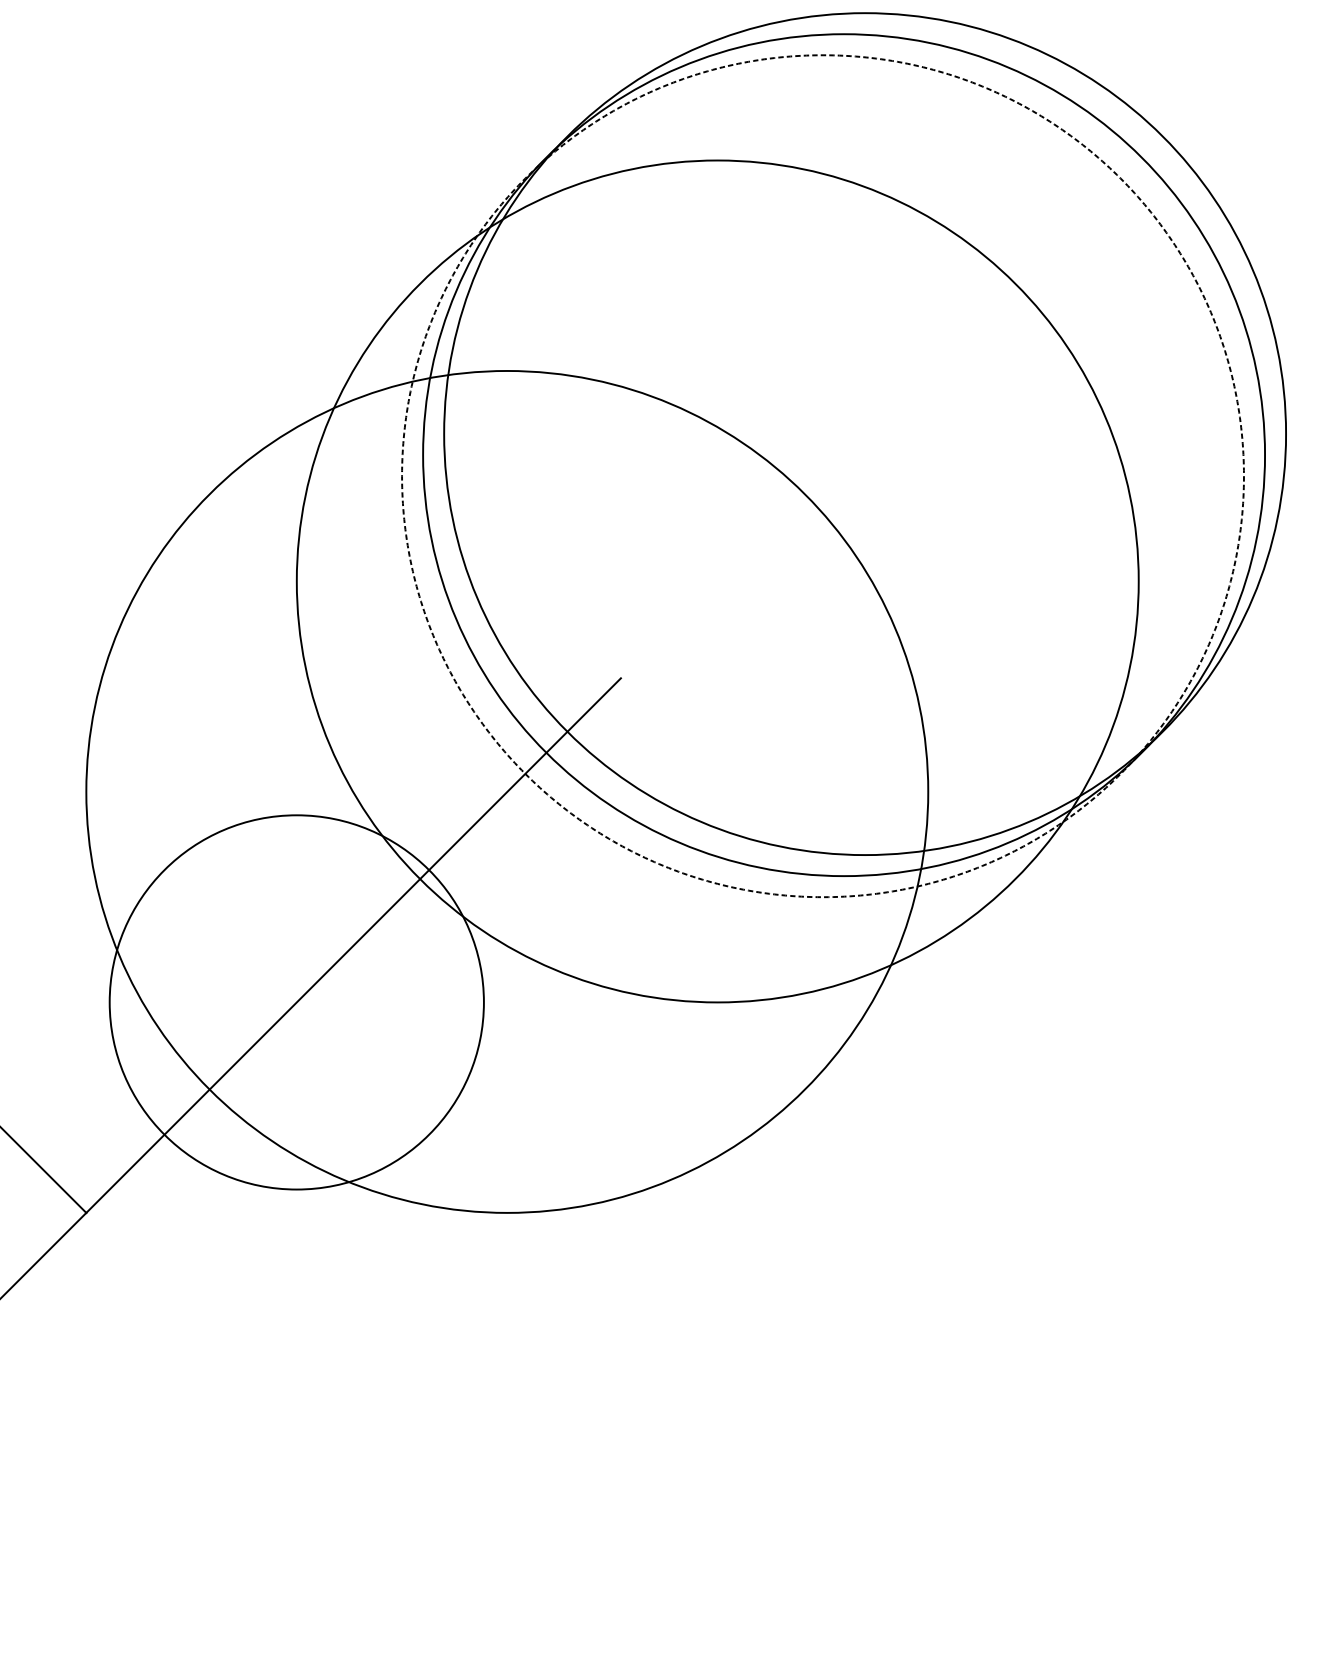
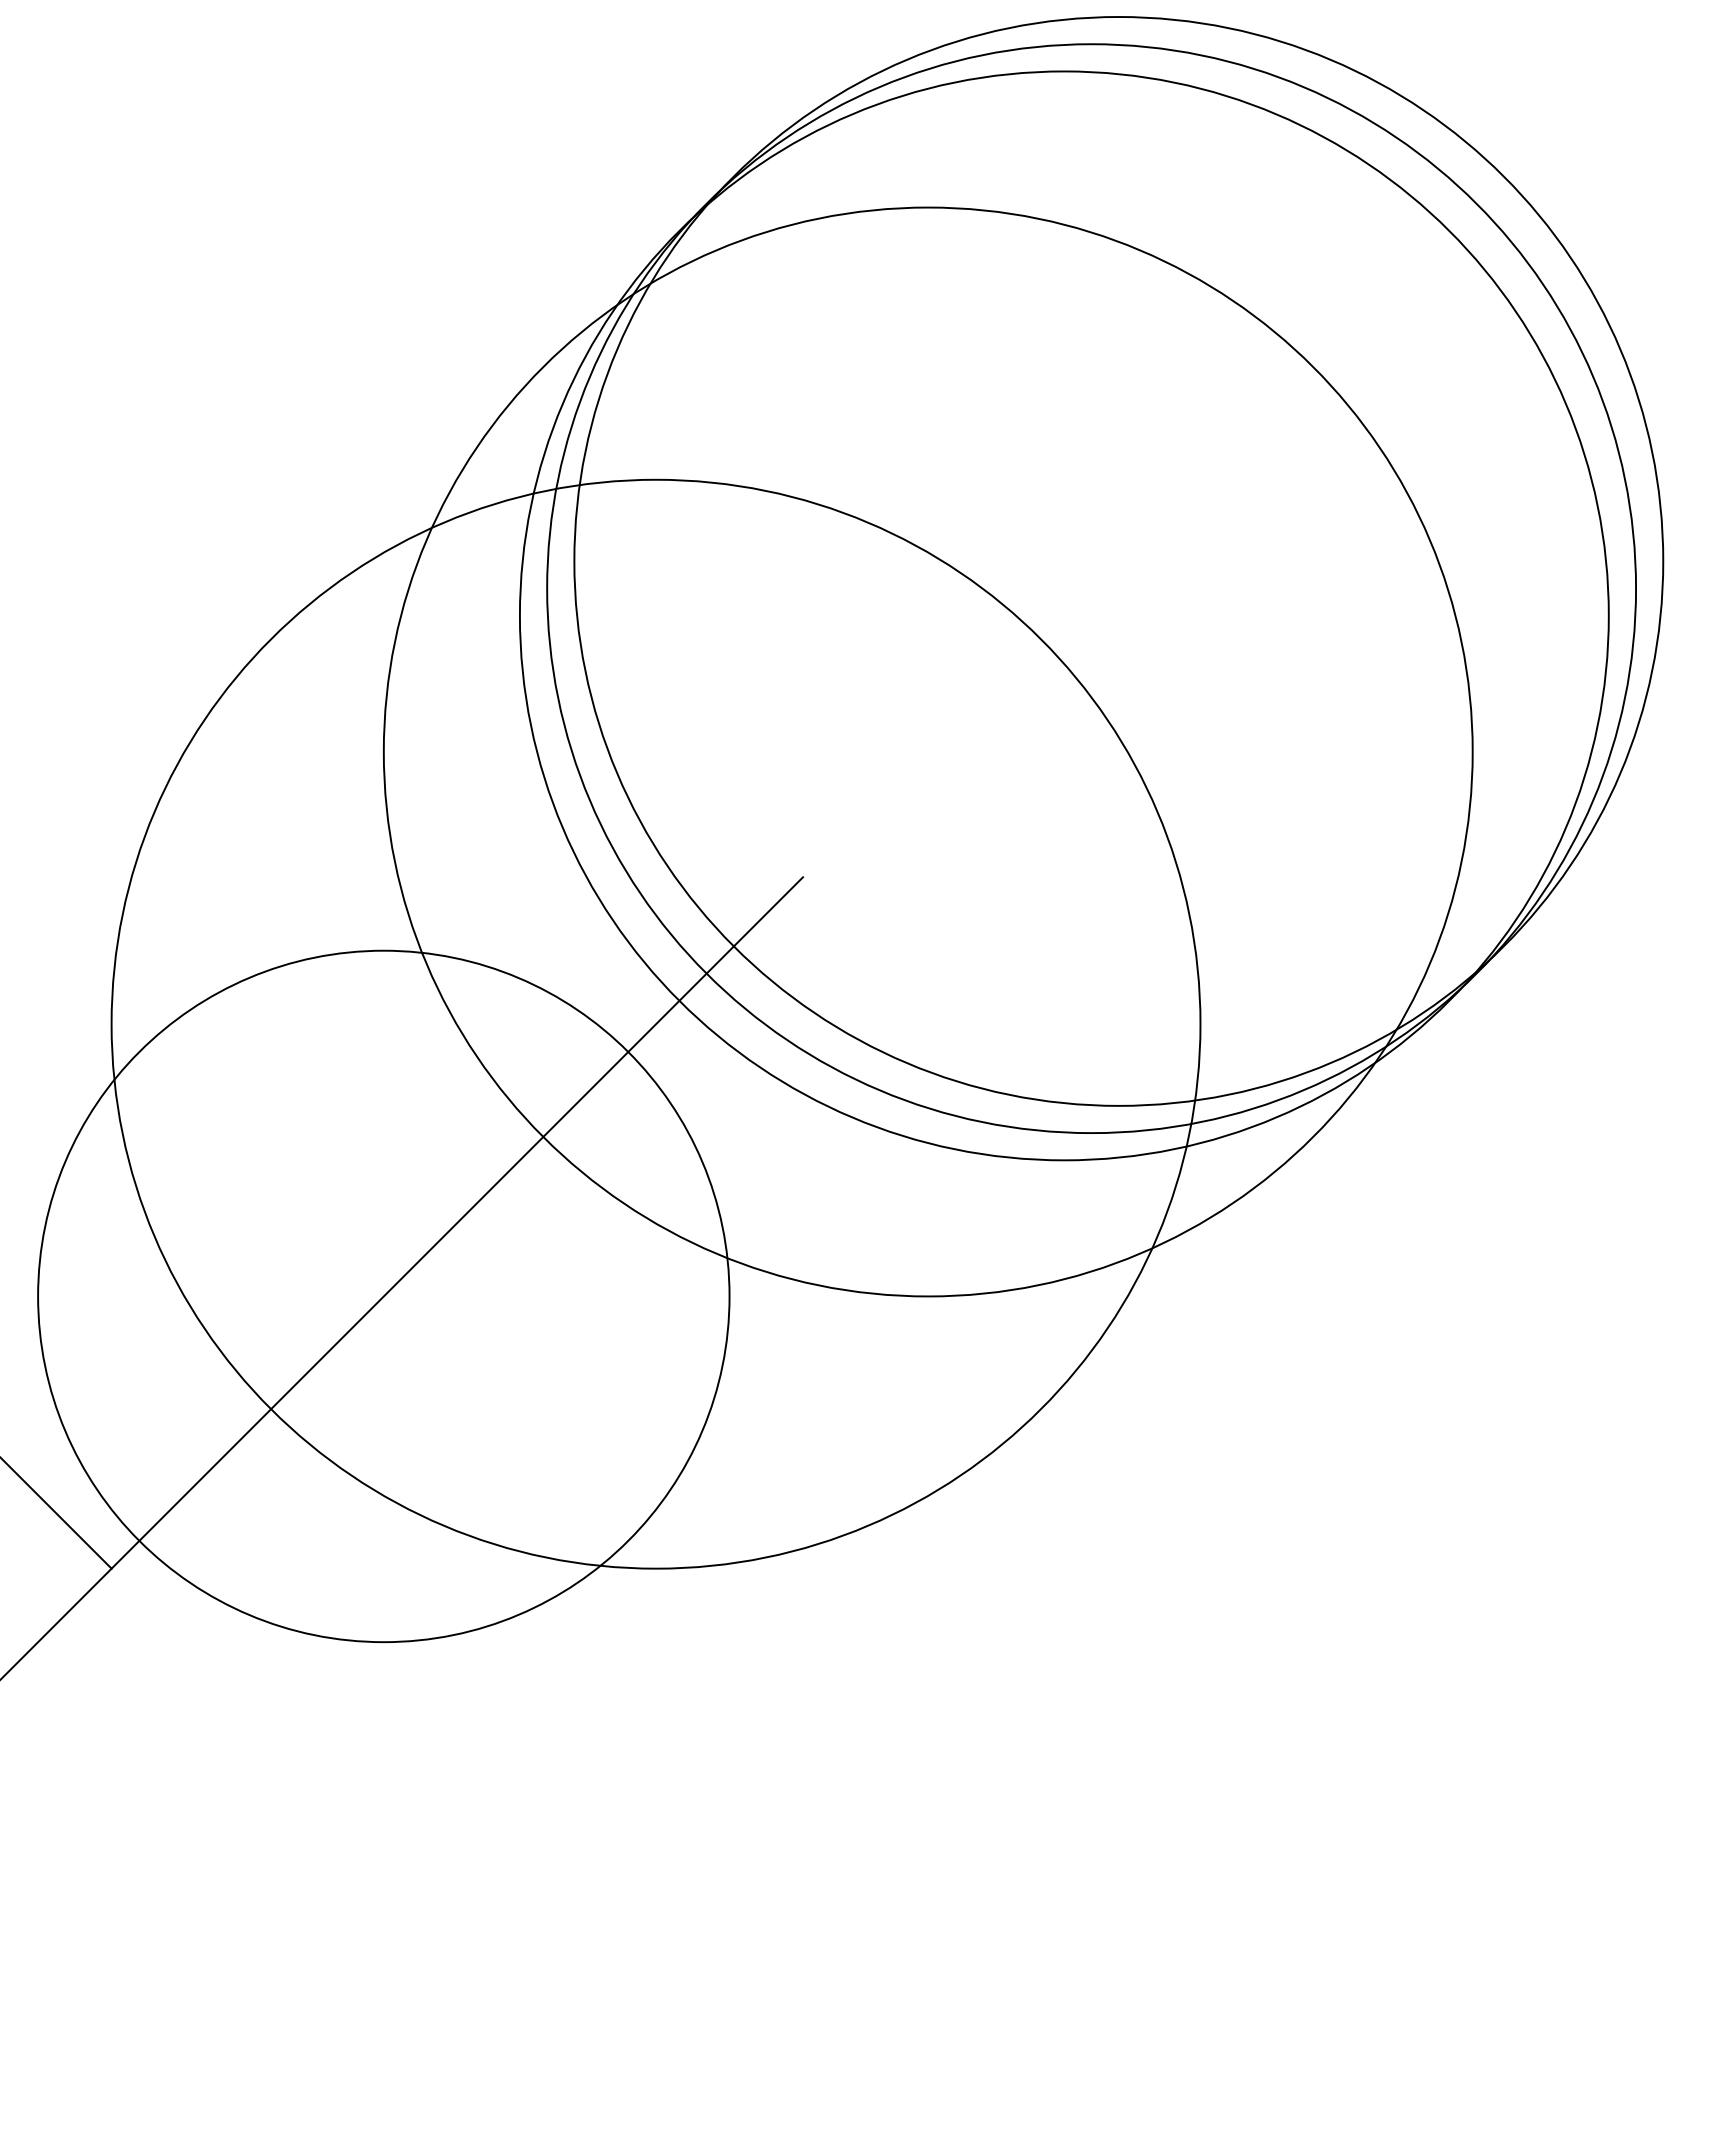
circle: (822, 475) -> (1063, 615), dashed -> solid
circle: (296, 1002) -> (383, 1296), size x1.43

